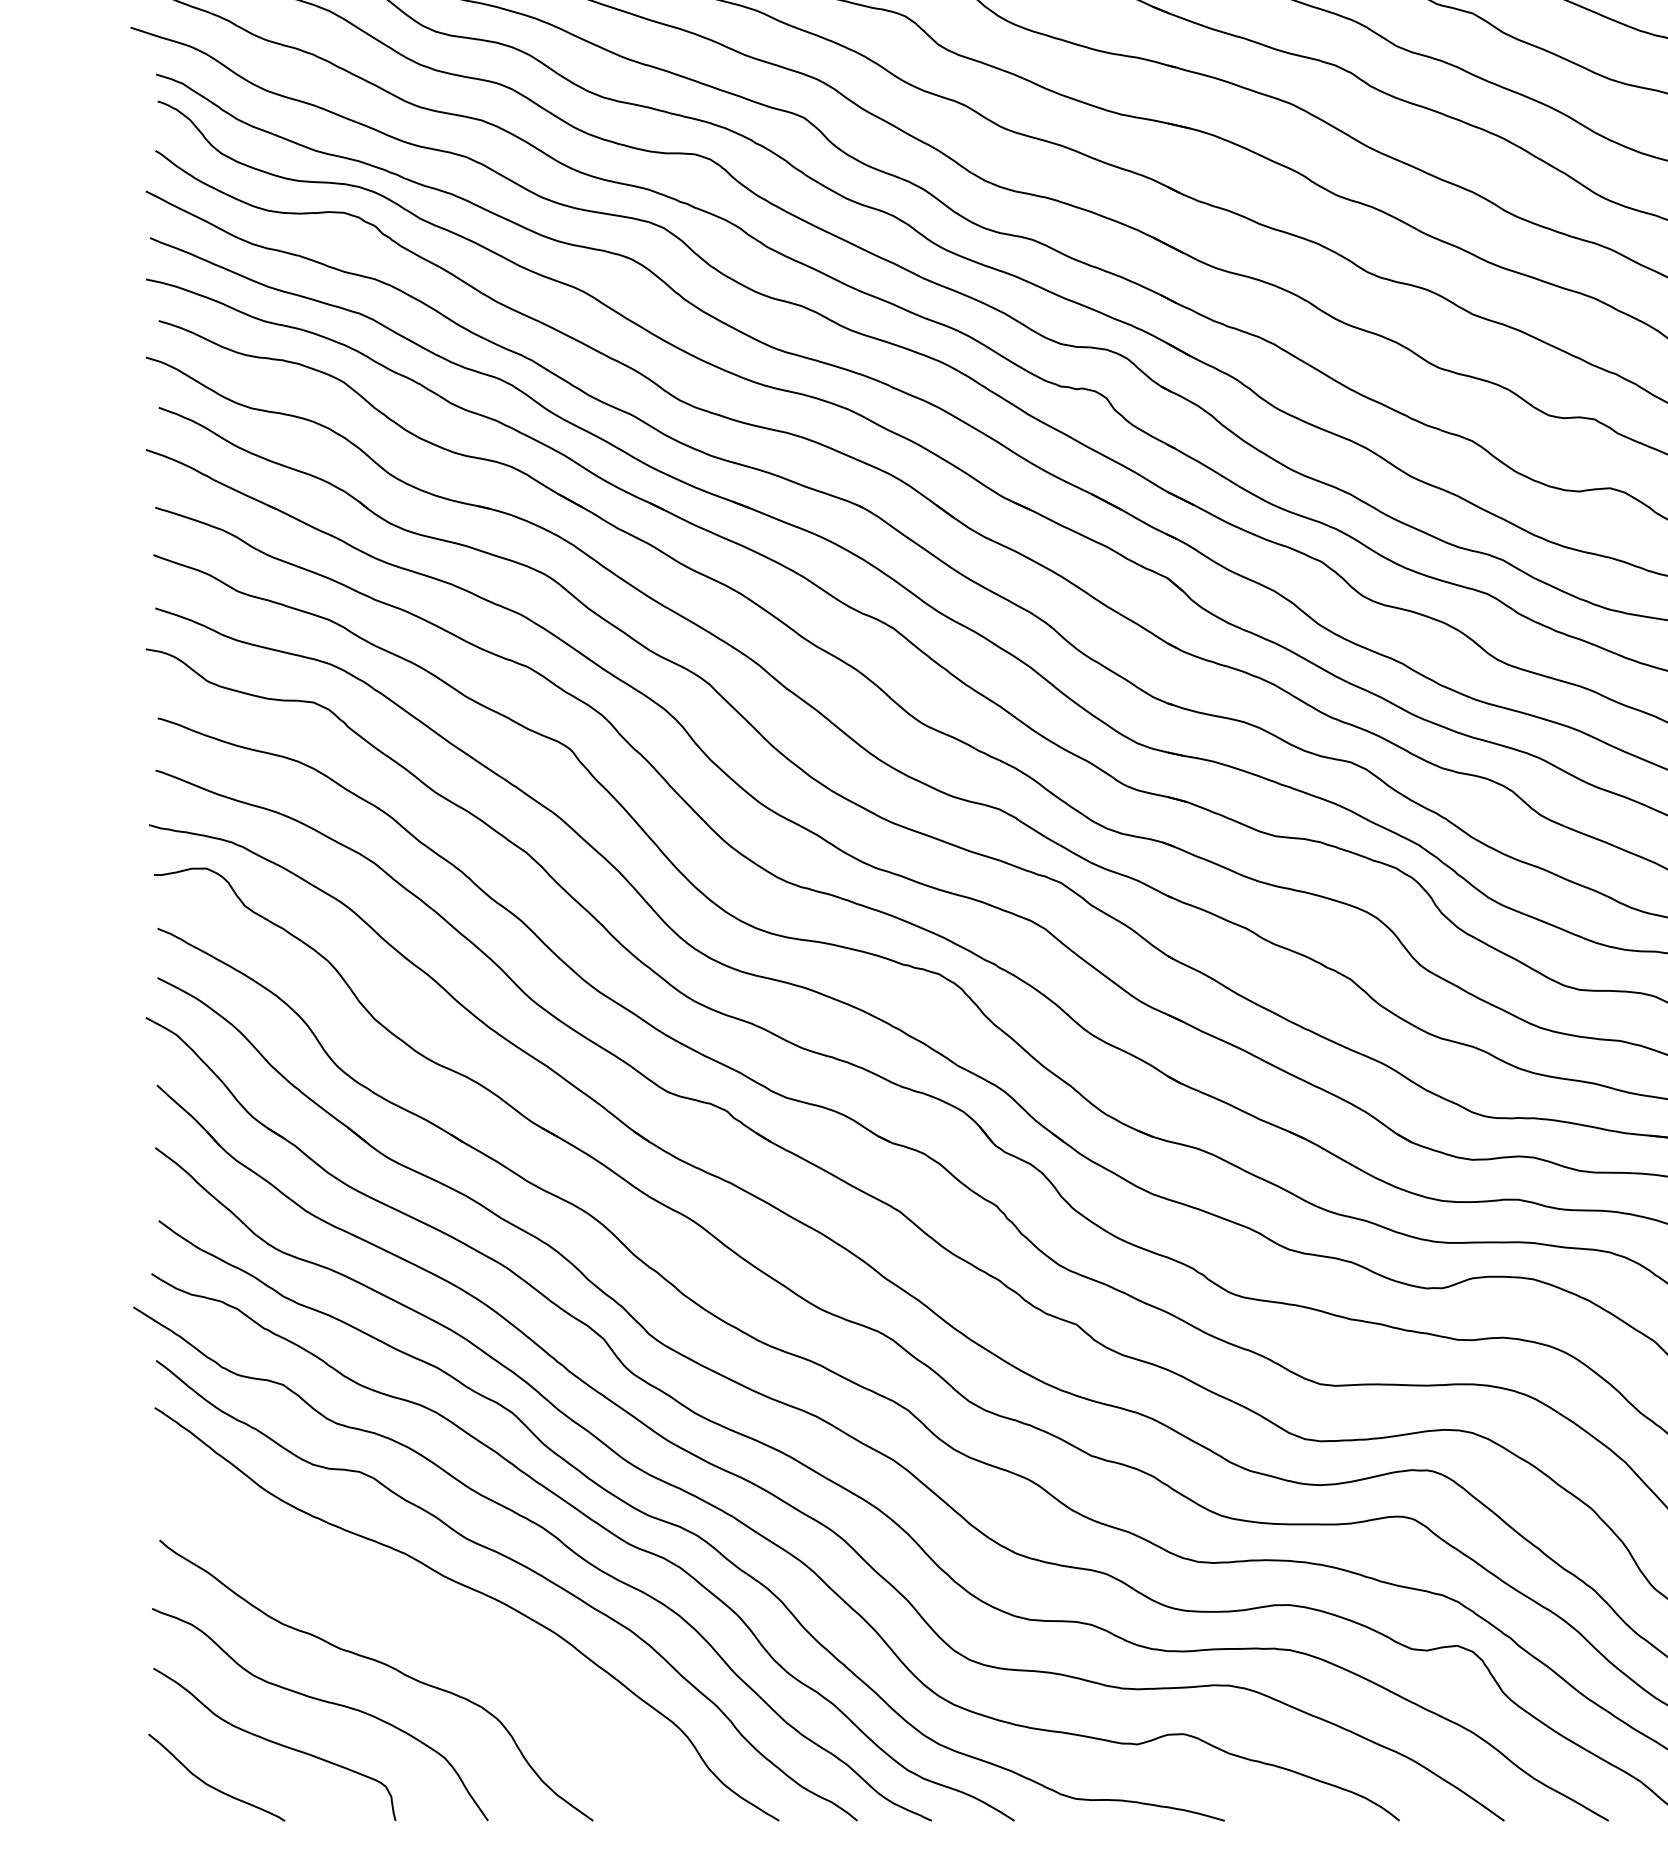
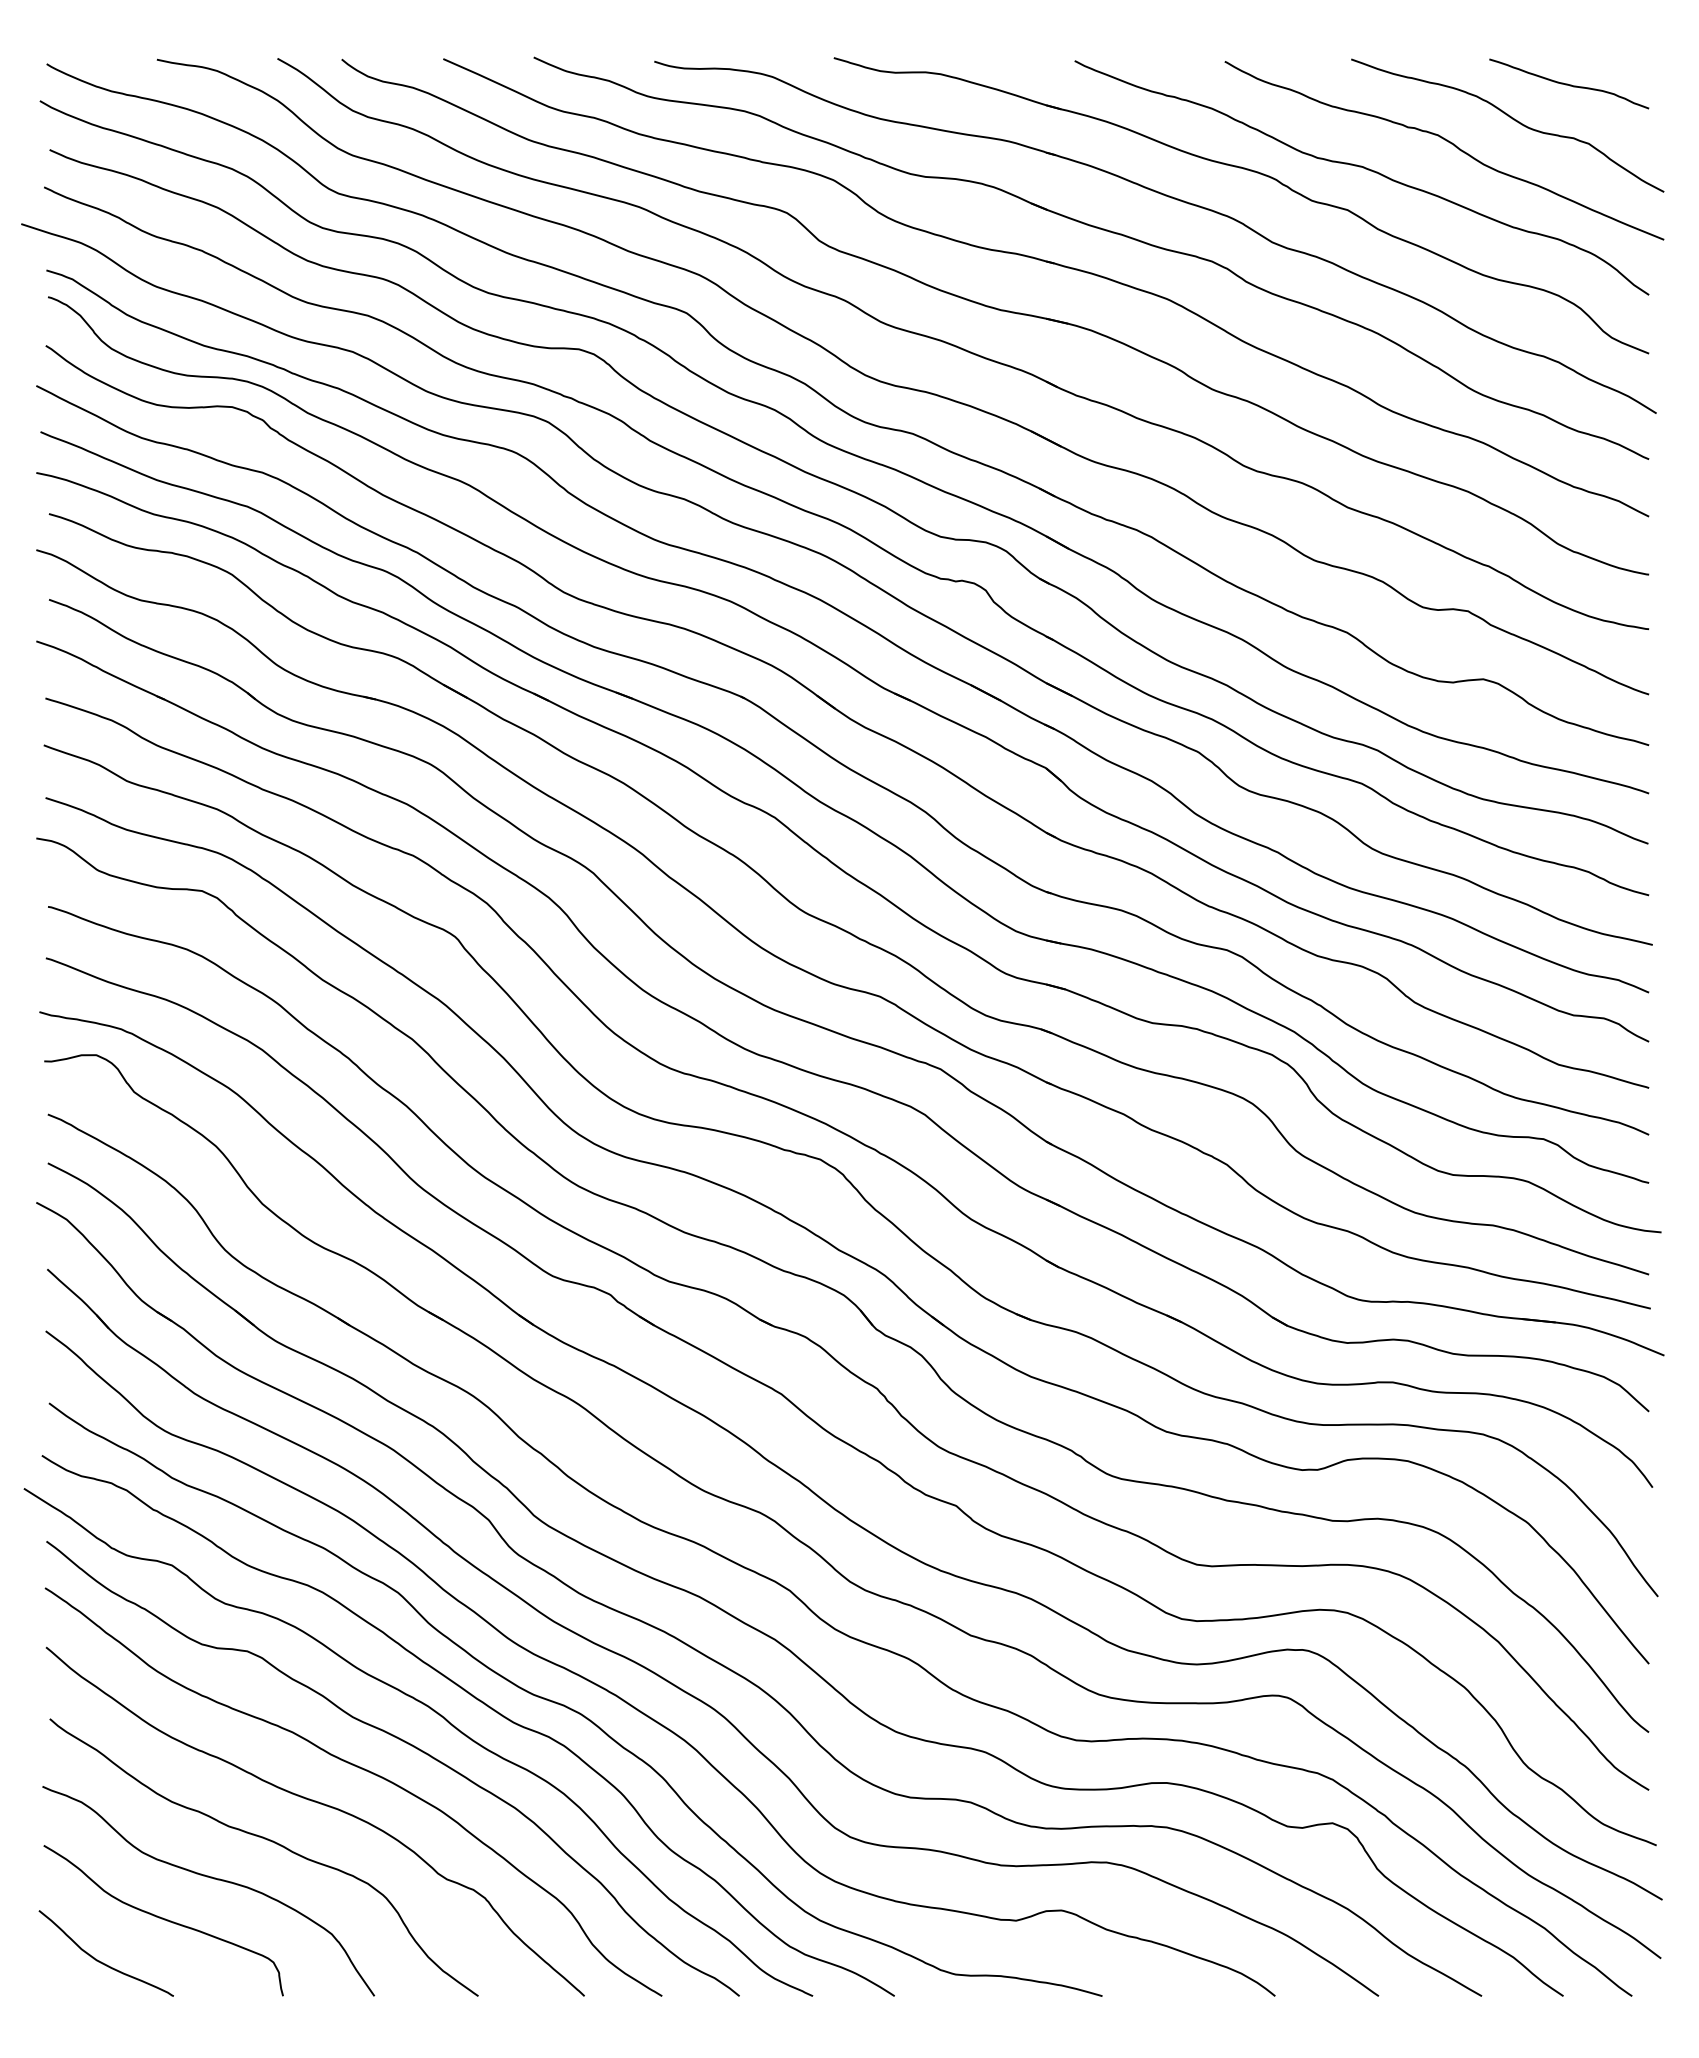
curve: (433, 1626) -> (320, 1804), added

